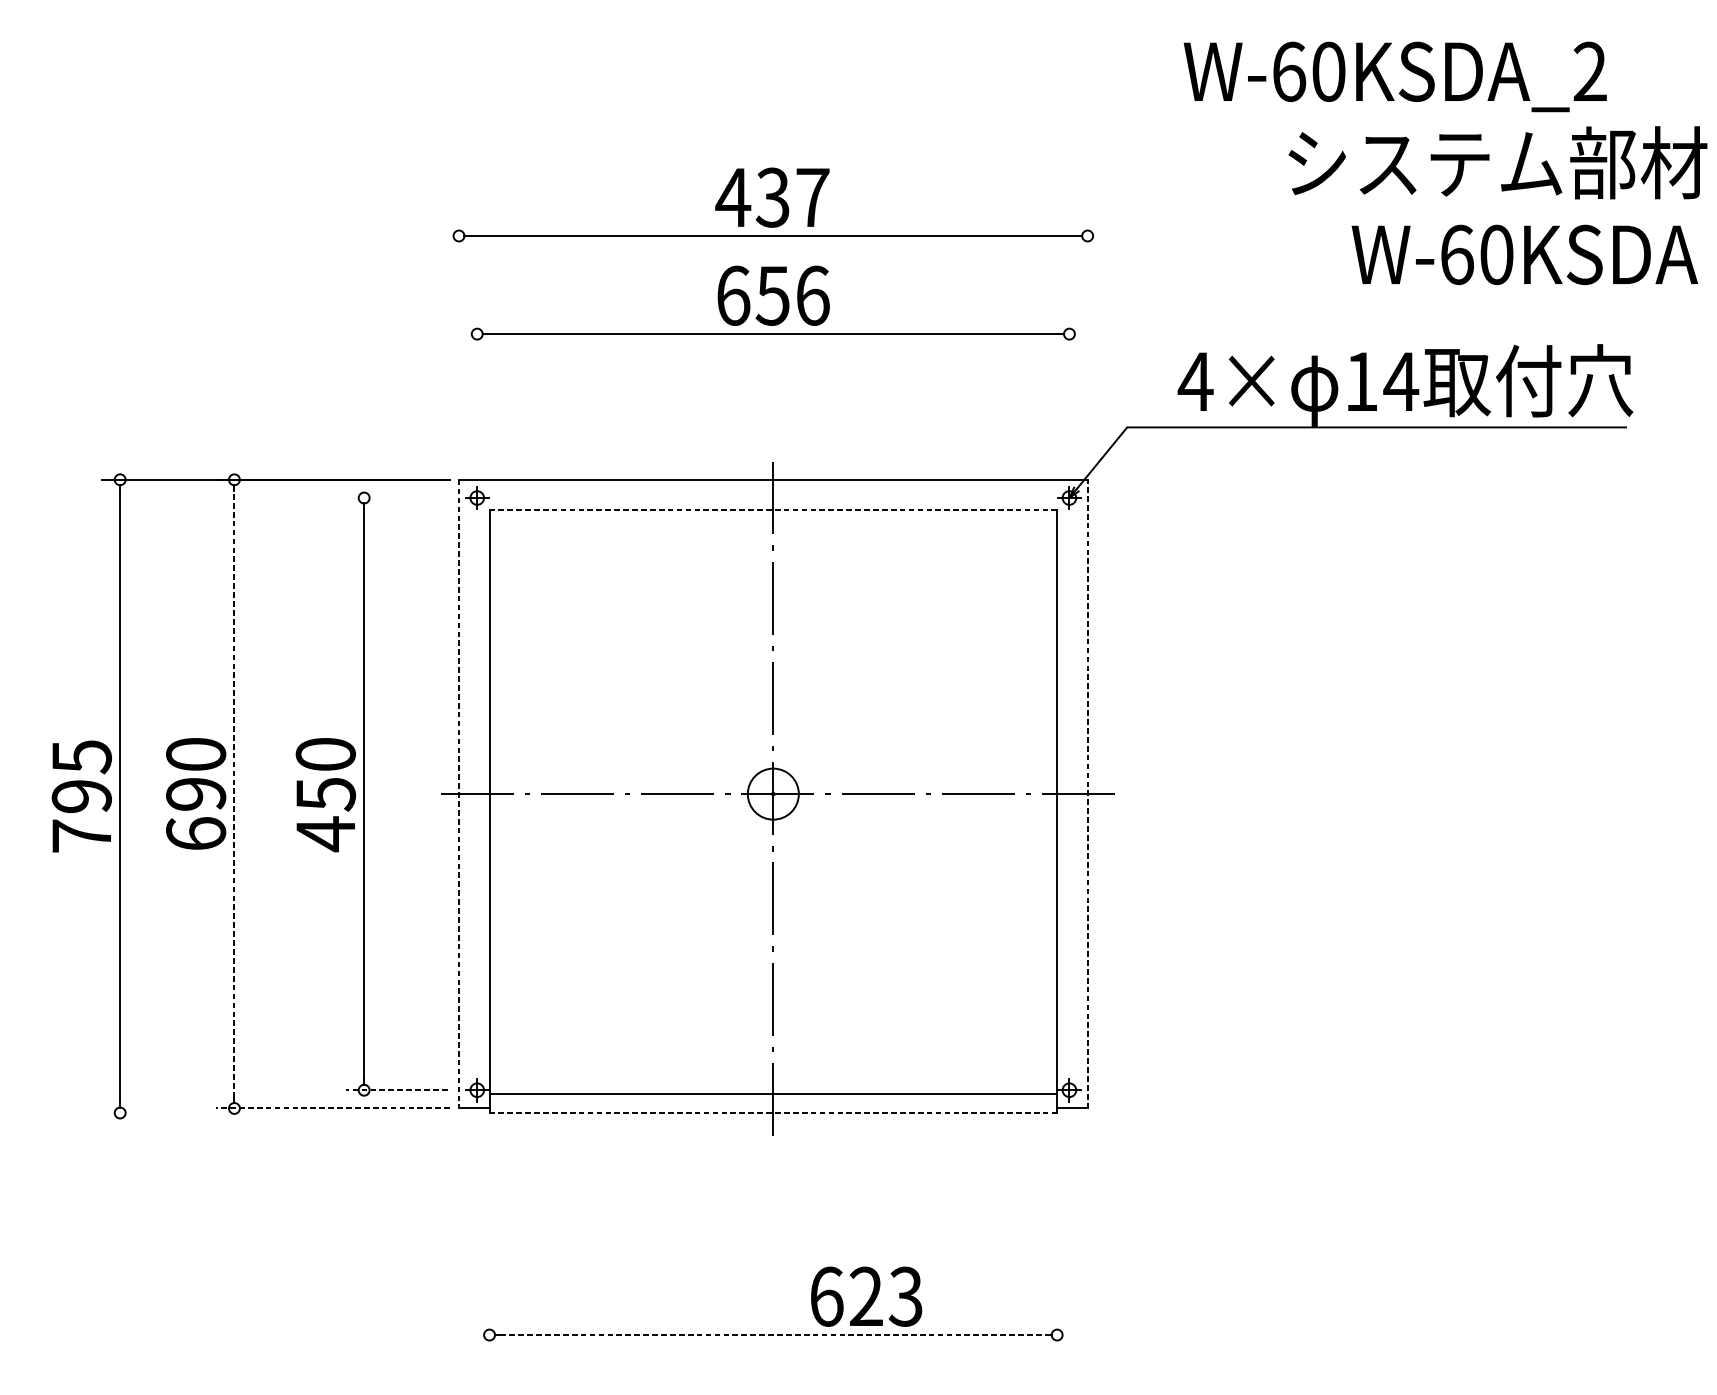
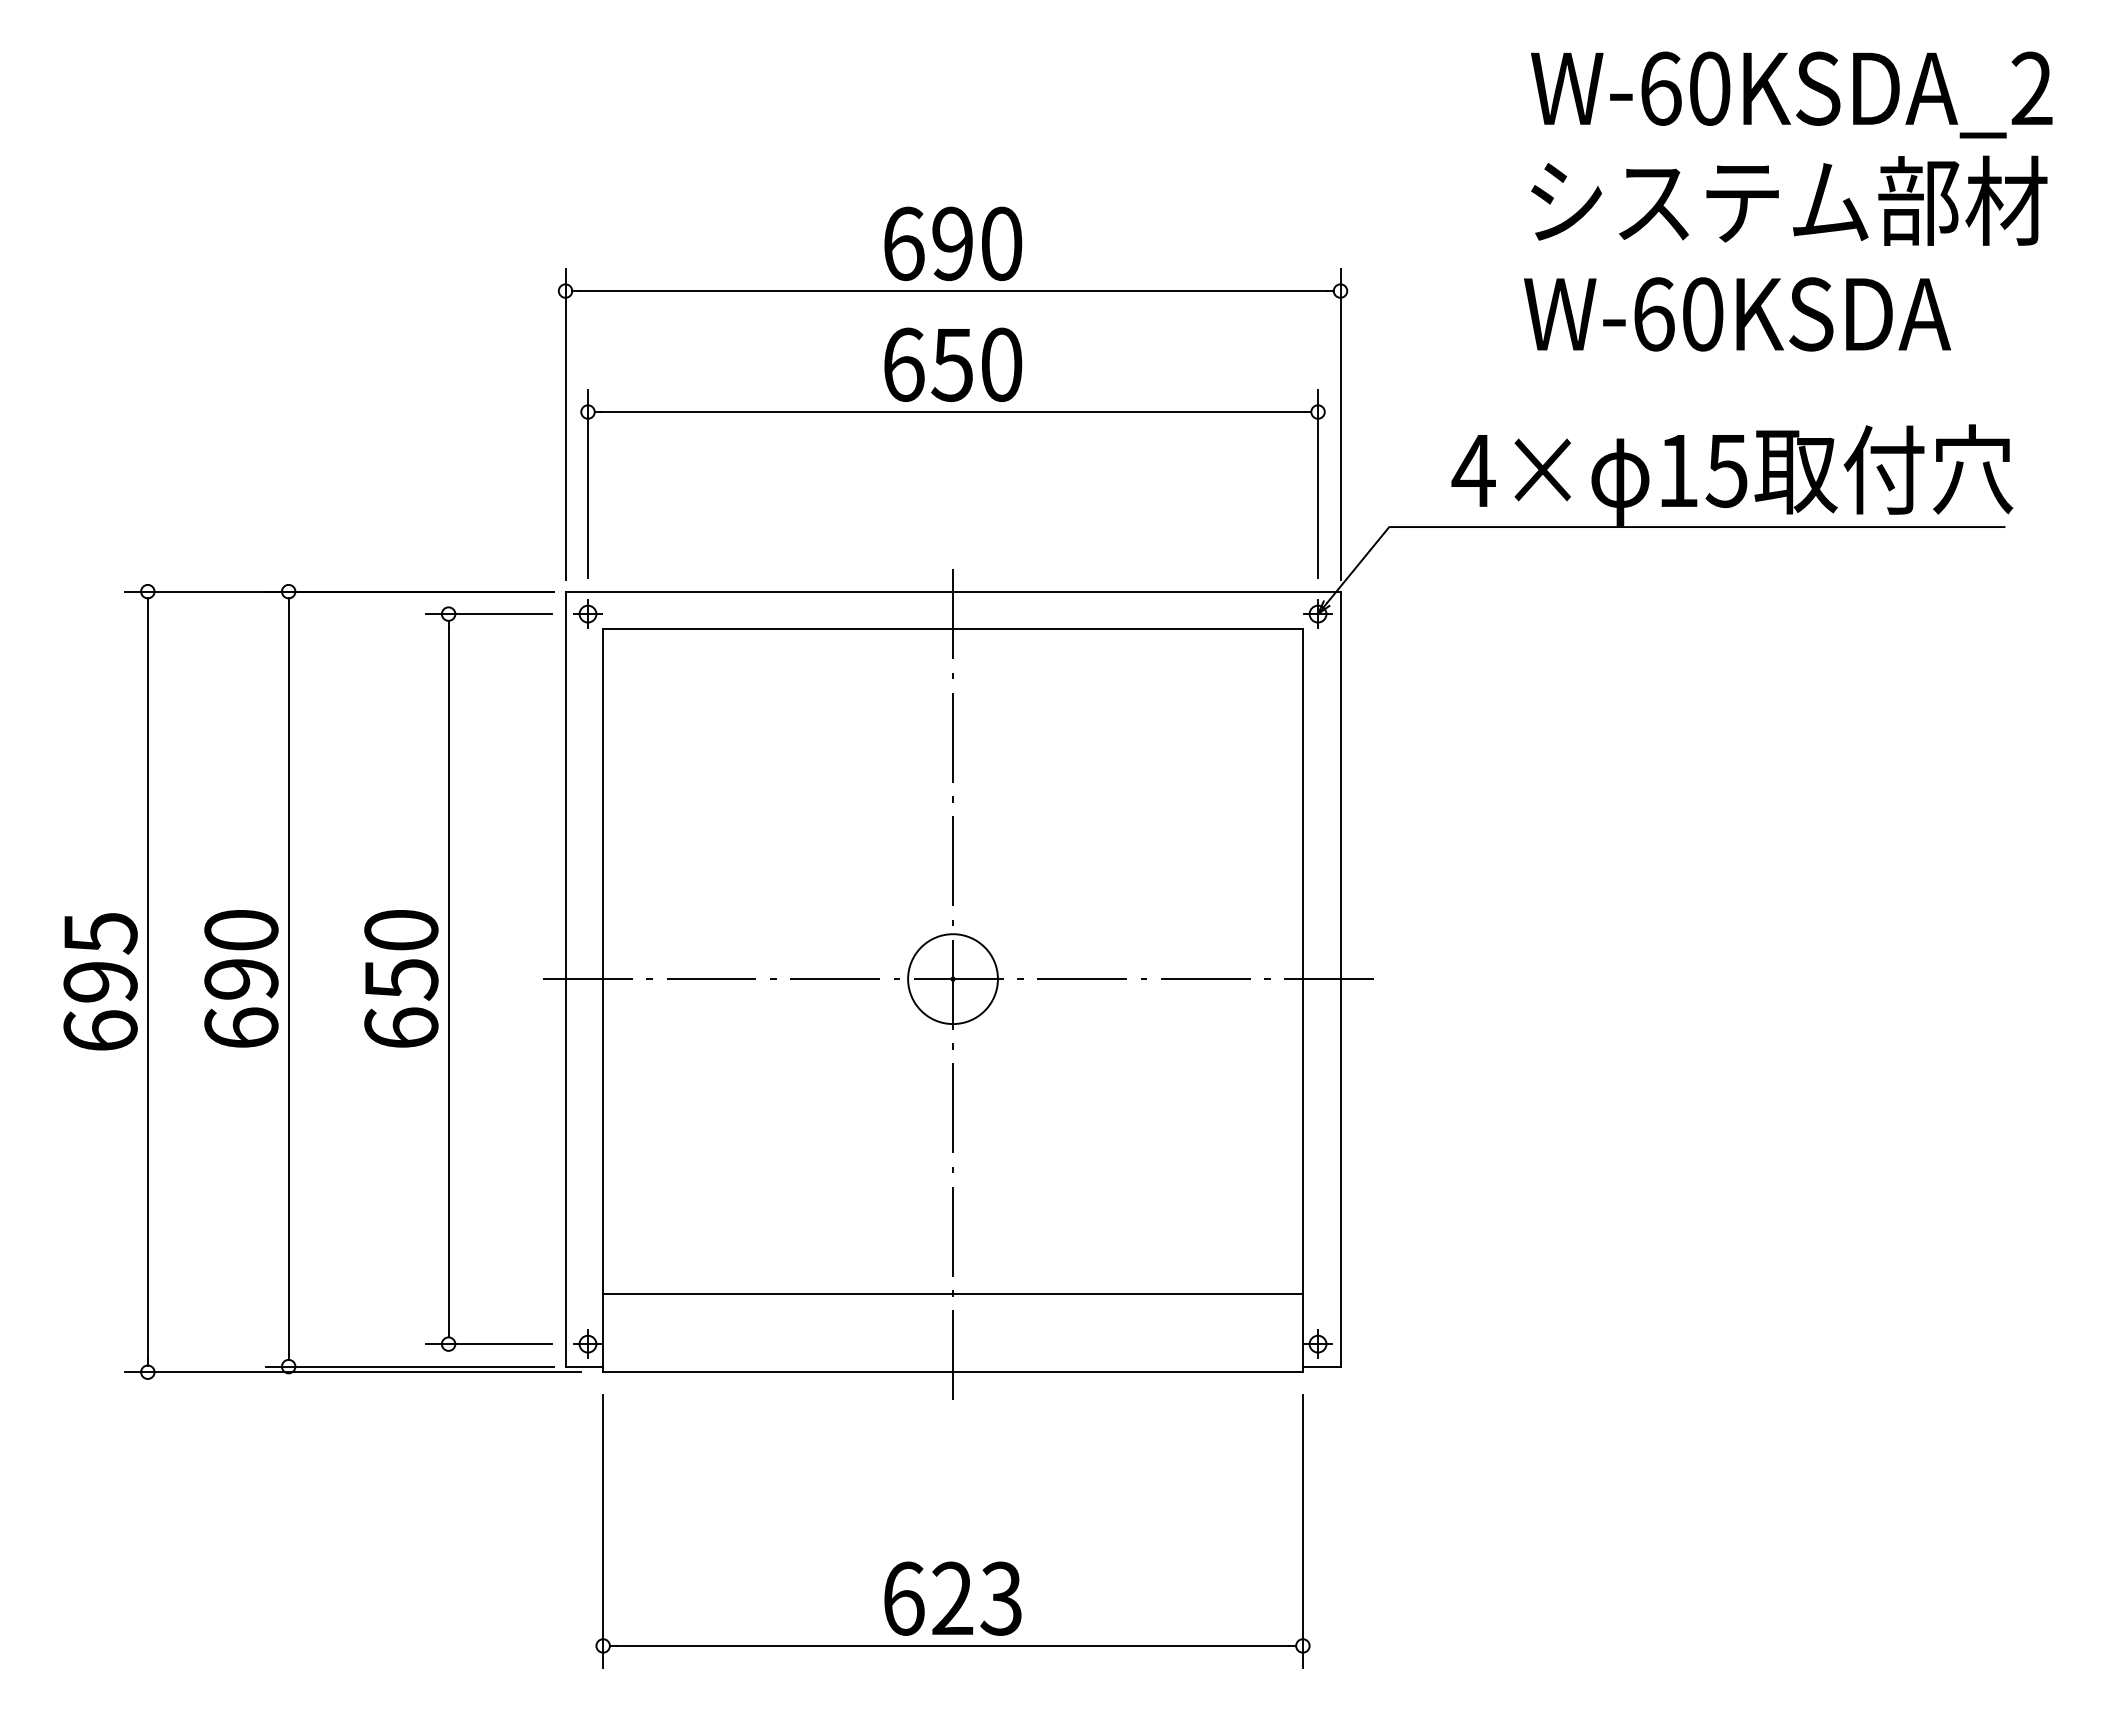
text: (1395, 76) -> (1791, 94), moved
text: (1498, 162) -> (1789, 200), moved
text: (772, 197) -> (951, 243), 437 -> 690
text: (1524, 254) -> (1737, 314), moved
text: (813, 295) -> (1002, 364), 656 -> 650
line: (458, 344) -> (565, 424), added
line: (1087, 344) -> (1340, 424), added
text: (1400, 382) -> (1726, 471), 14 -> 15
line: (477, 392) -> (588, 483), added
line: (1069, 392) -> (1318, 483), added
line: (396, 498) -> (488, 614), added
line: (773, 510) -> (953, 629), dashed -> solid
line: (234, 793) -> (288, 978), dashed -> solid
line: (1087, 793) -> (1340, 978), dashed -> solid
line: (458, 794) -> (565, 979), dashed -> solid
circle: (772, 794) -> (952, 979), size x1.43
text: (325, 834) -> (401, 1028), 450 -> 650
text: (81, 835) -> (100, 1030), 795 -> 695
line: (396, 1090) -> (488, 1344), dashed -> solid
line: (772, 1093) -> (952, 1293), moved
line: (332, 1108) -> (409, 1366), dashed -> solid
line: (286, 1113) -> (352, 1372), added
line: (773, 1113) -> (953, 1372), dashed -> solid
line: (489, 1242) -> (603, 1531), added
line: (1056, 1242) -> (1302, 1531), added
text: (866, 1296) -> (952, 1598), moved
line: (773, 1334) -> (953, 1645), dashed -> solid

